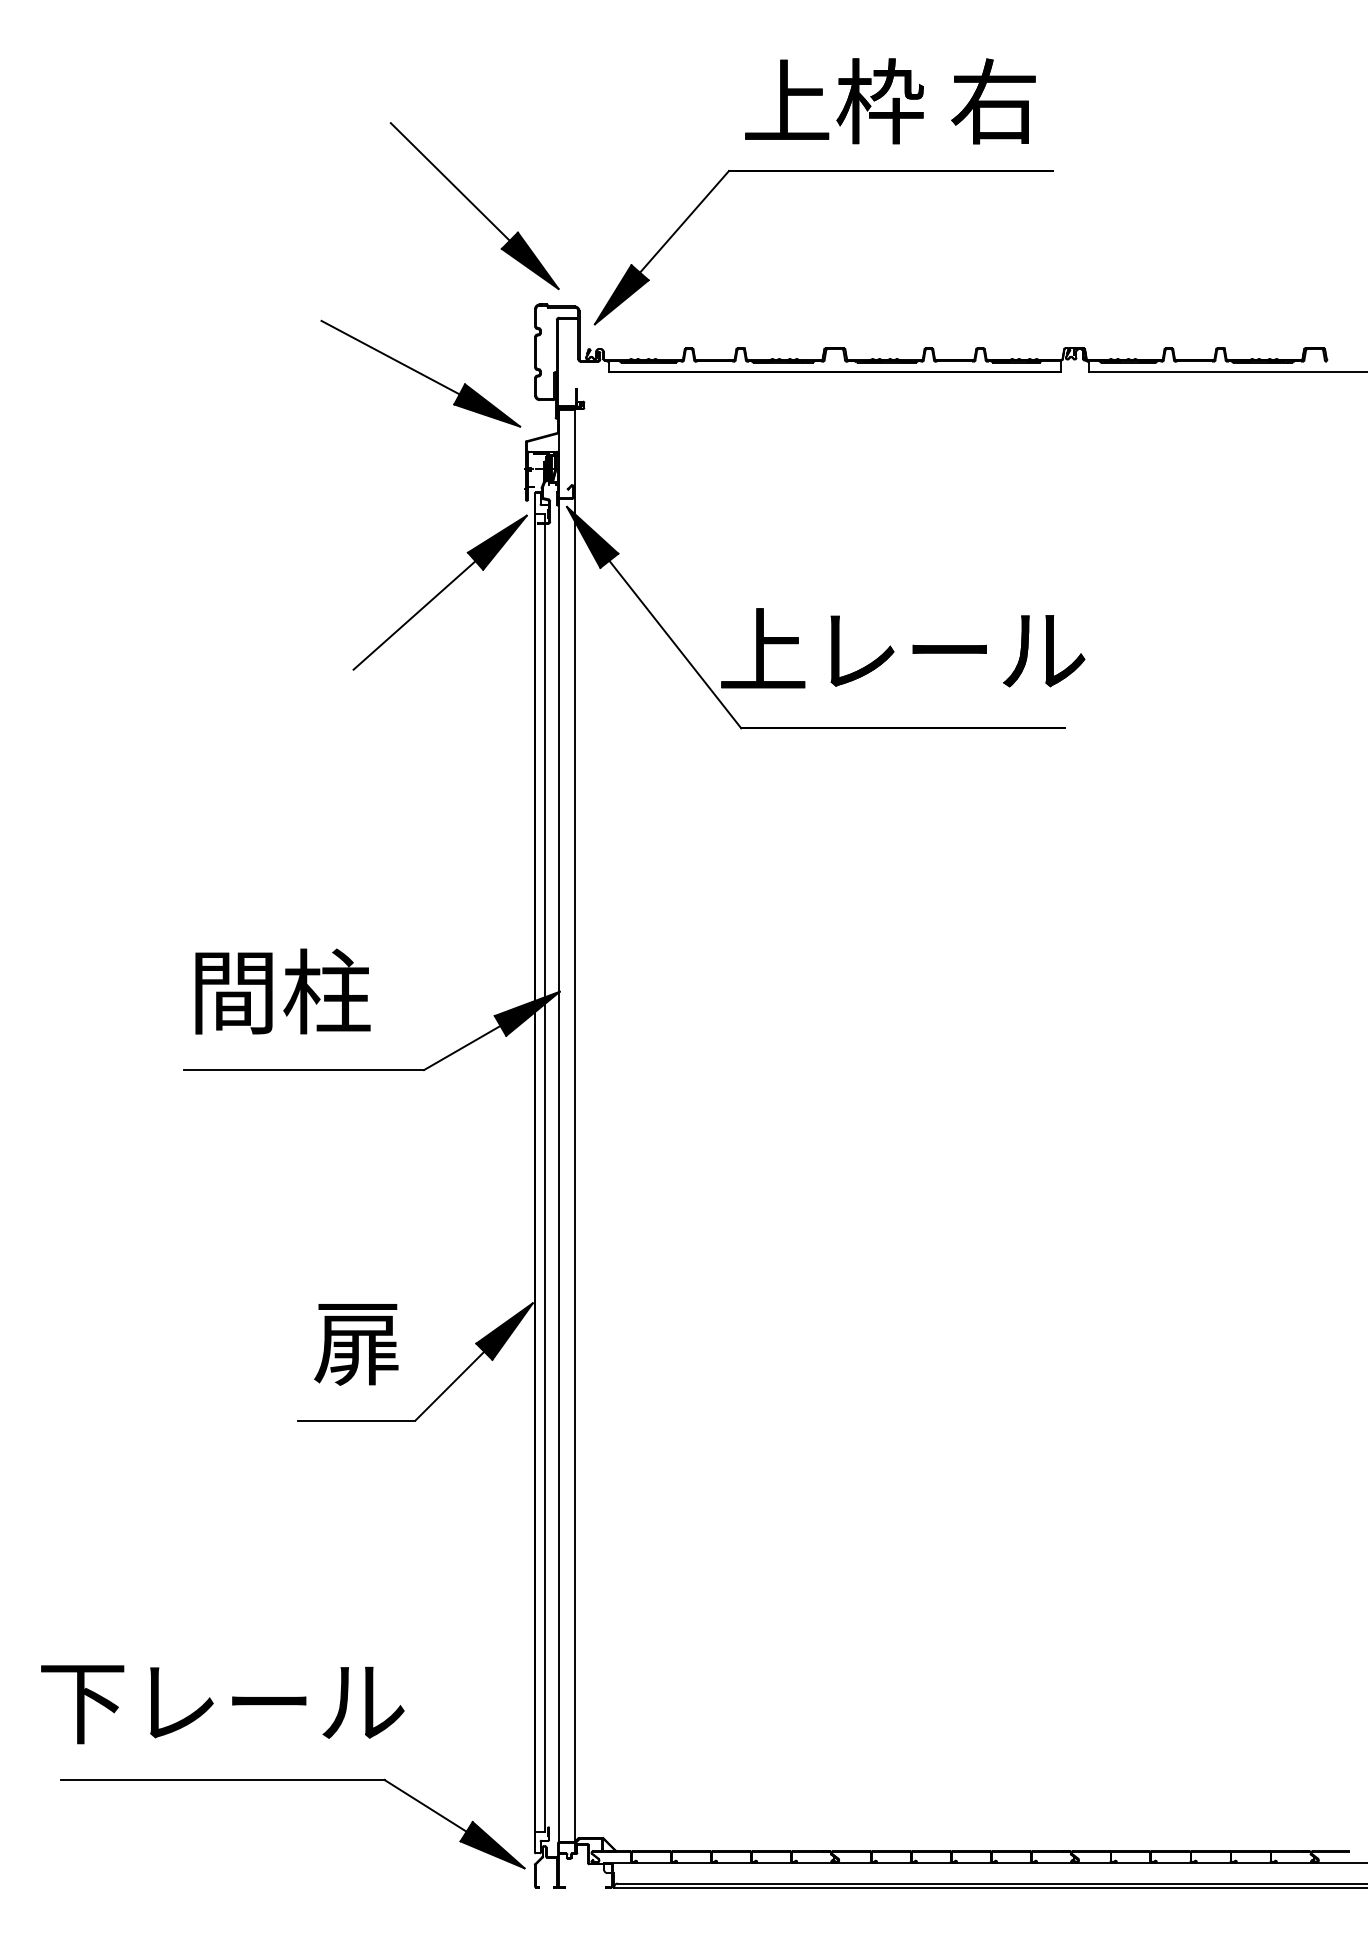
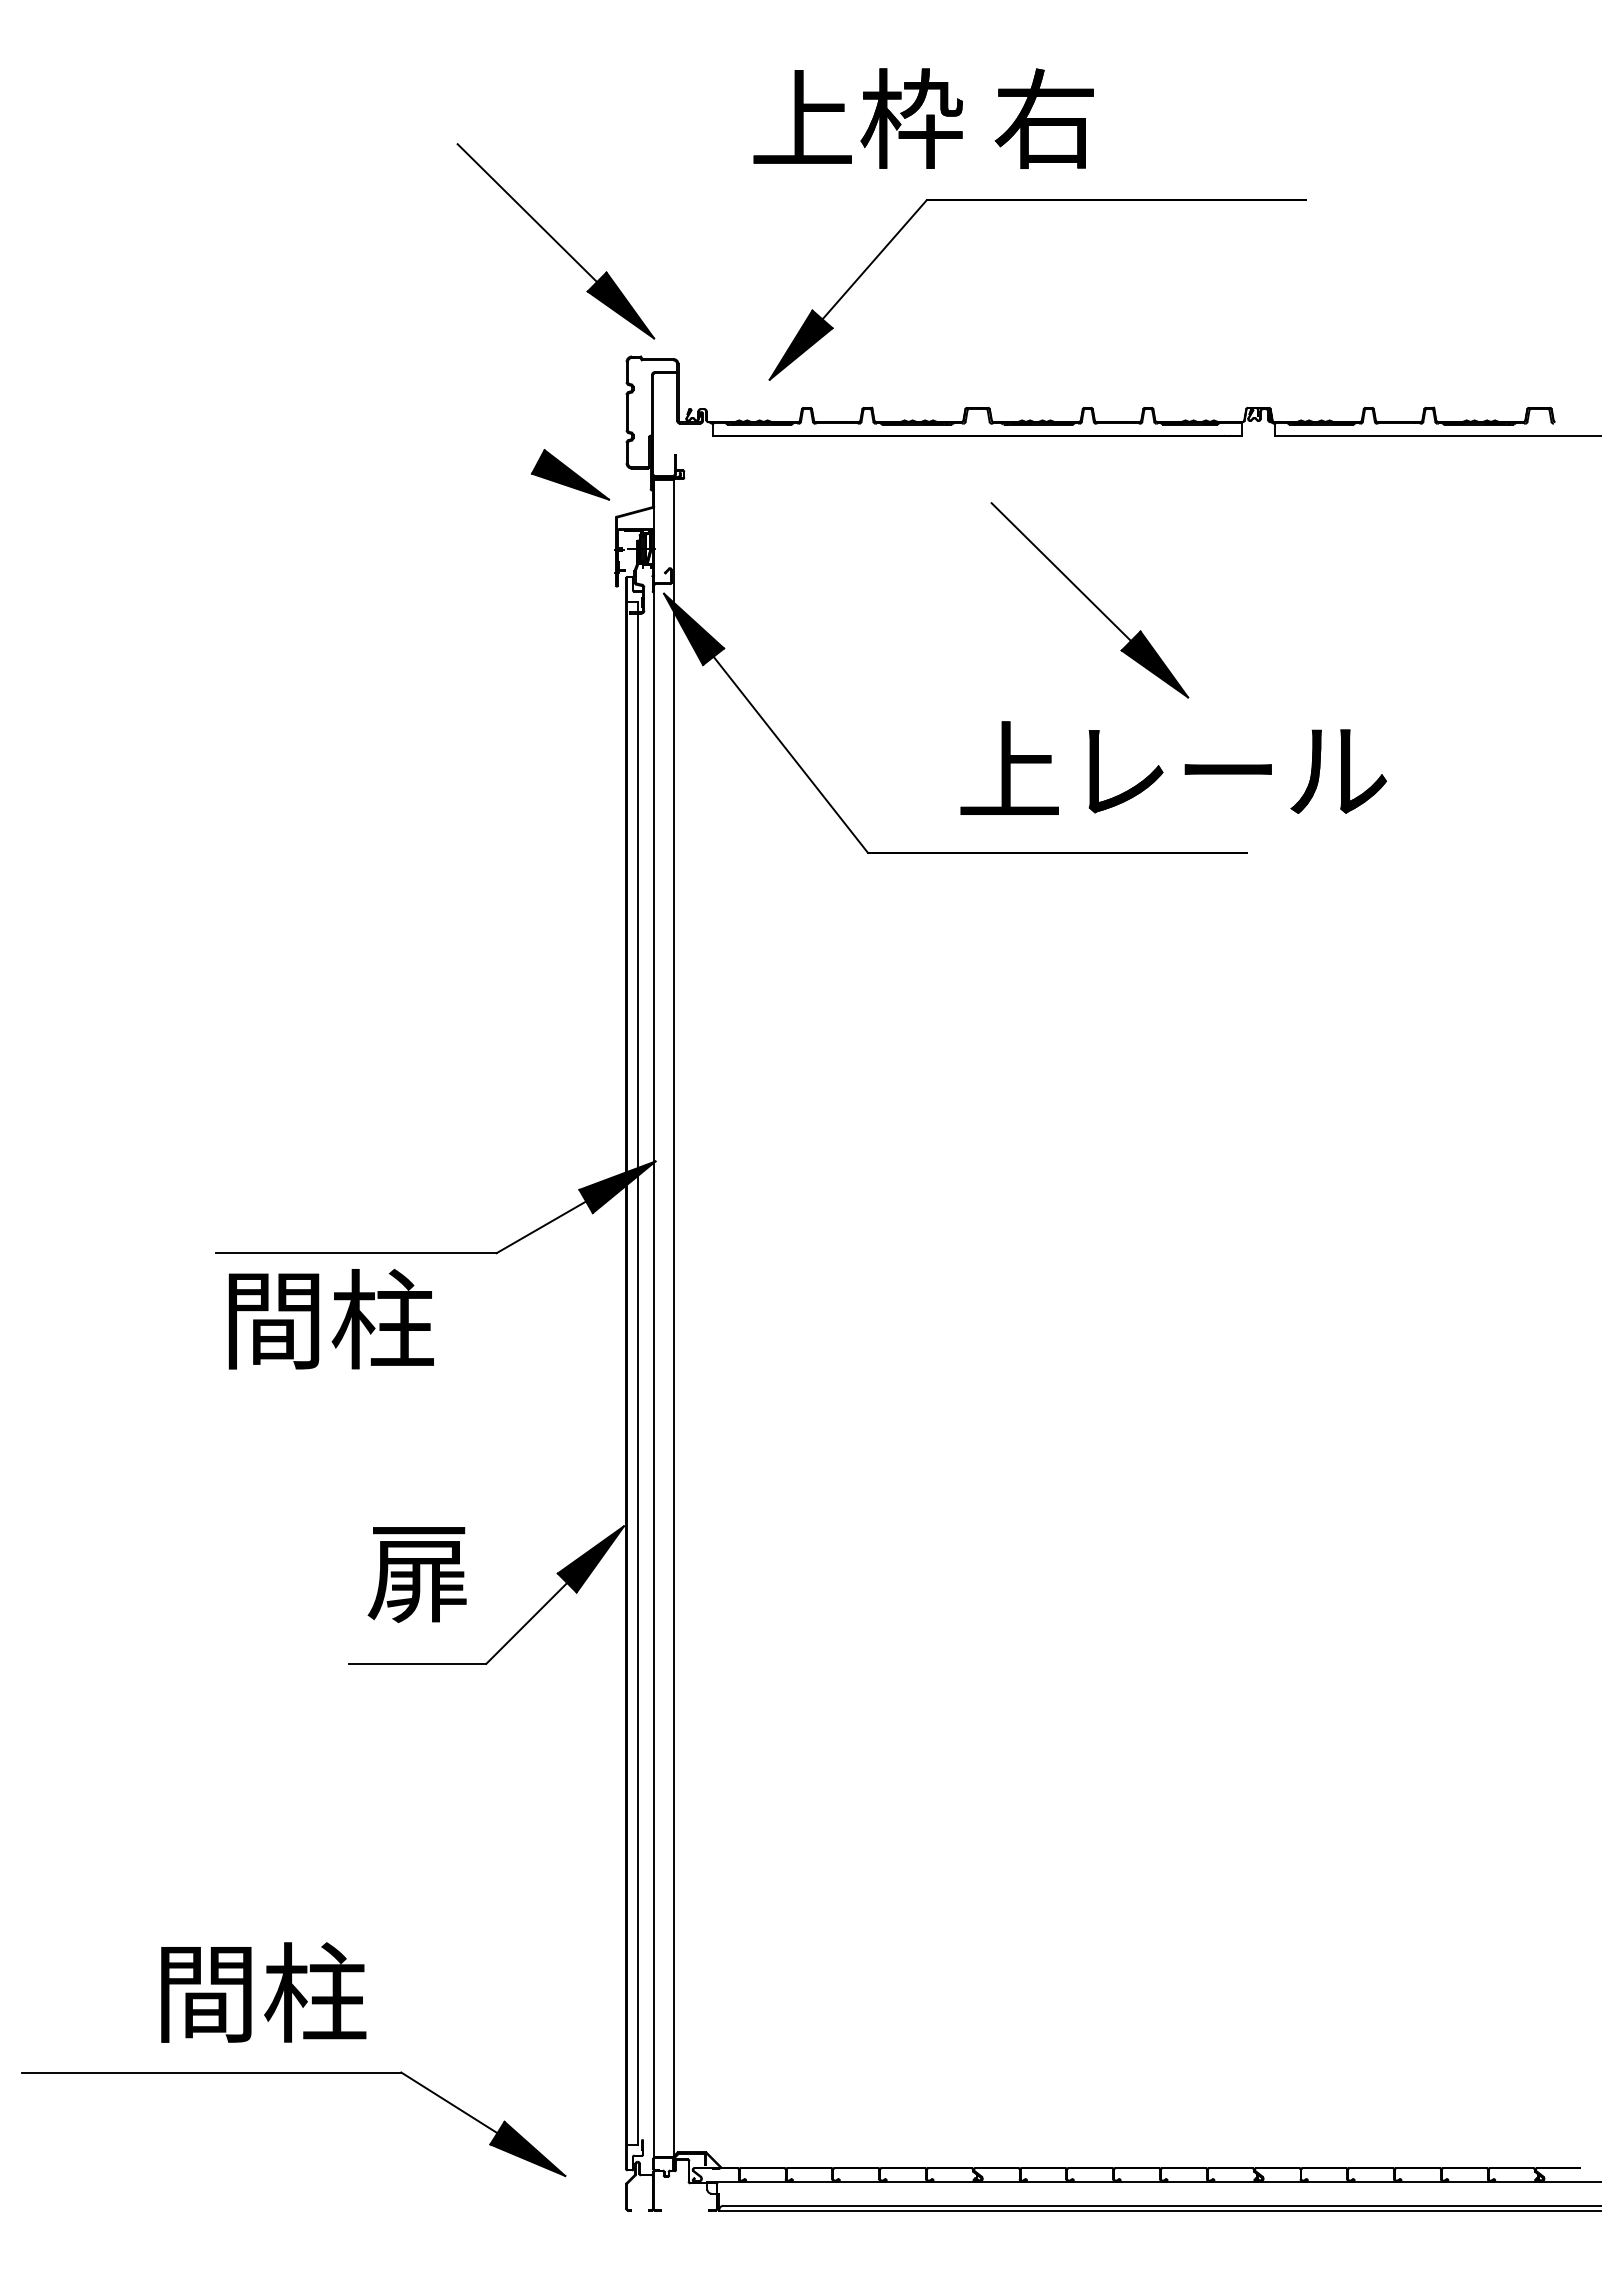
text: (890, 101) -> (923, 118), moved
part: (823, 171) -> (1037, 200), moved
line: (390, 357) -> (457, 418), removed
part: (930, 512) -> (1089, 600), added
part: (440, 592) -> (515, 693), removed
text: (903, 647) -> (1173, 767), moved
text: (282, 991) -> (330, 1319), moved
text: (222, 1701) -> (260, 1992), 下レール -> 間柱
part: (292, 1780) -> (293, 2073), moved

